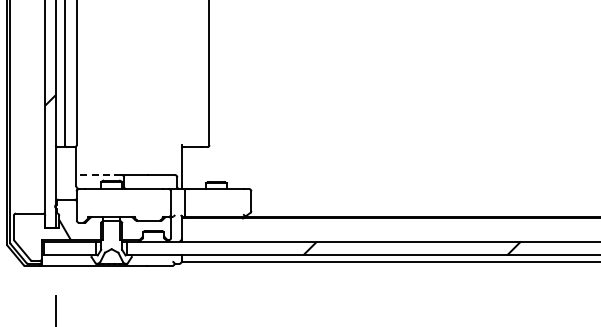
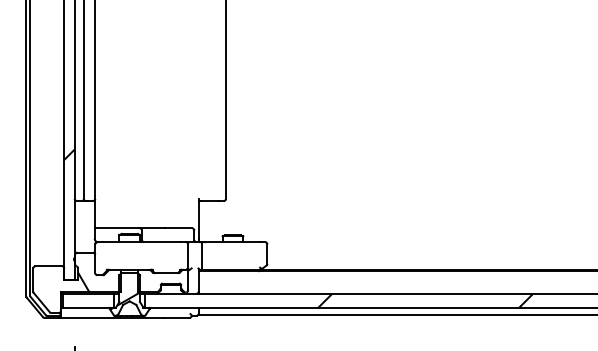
line: (98, 175) -> (116, 228), dashed -> solid
hatch: (107, 248) -> (125, 300), added

